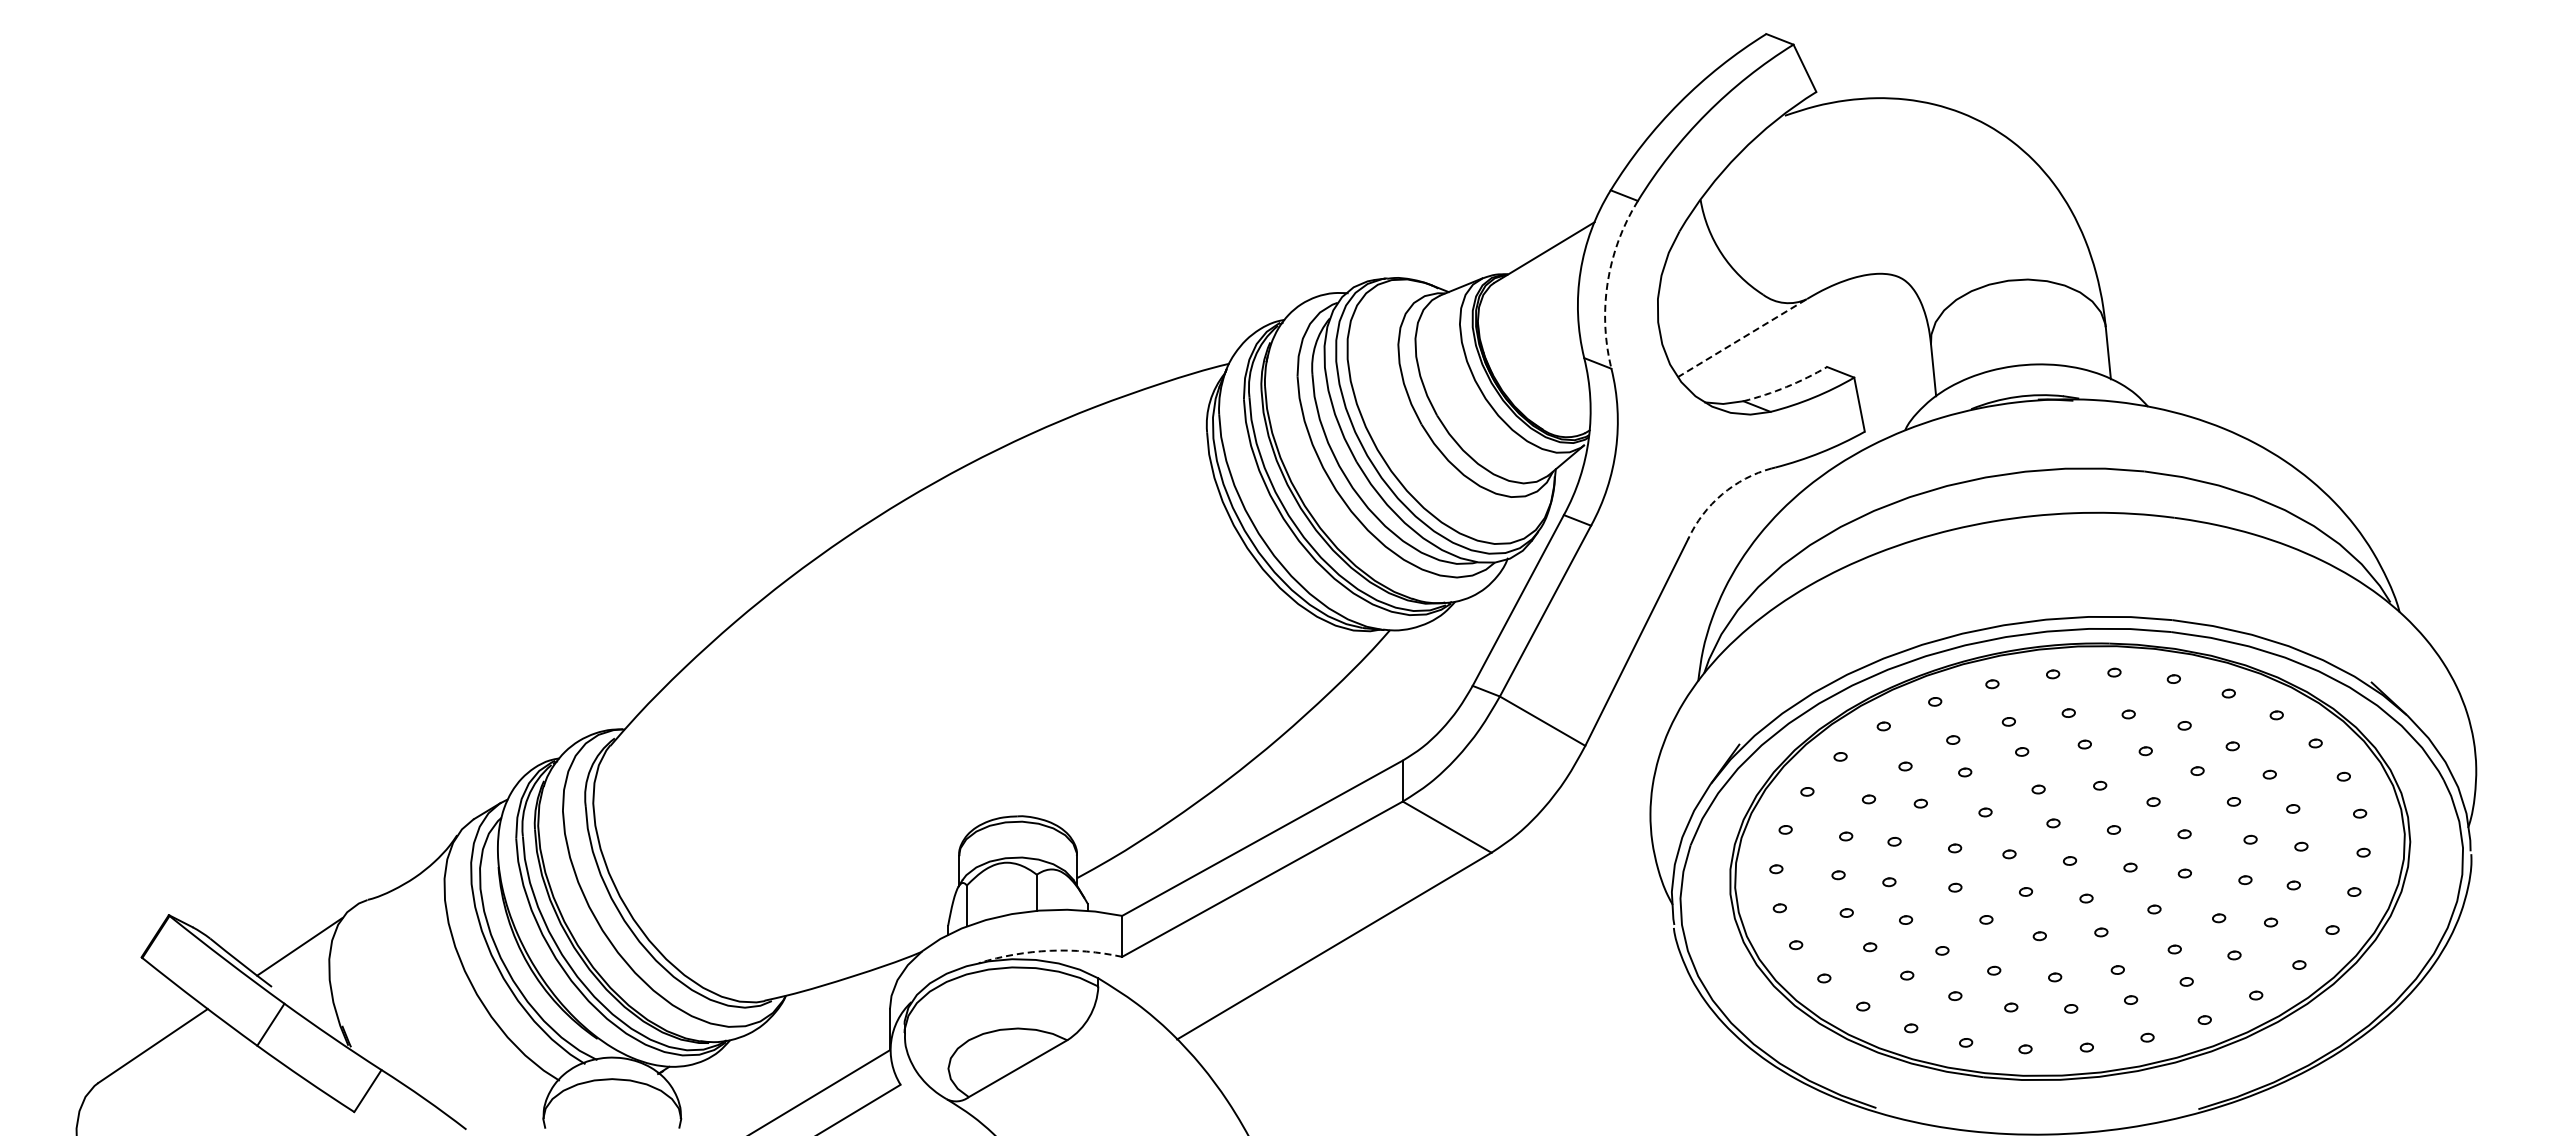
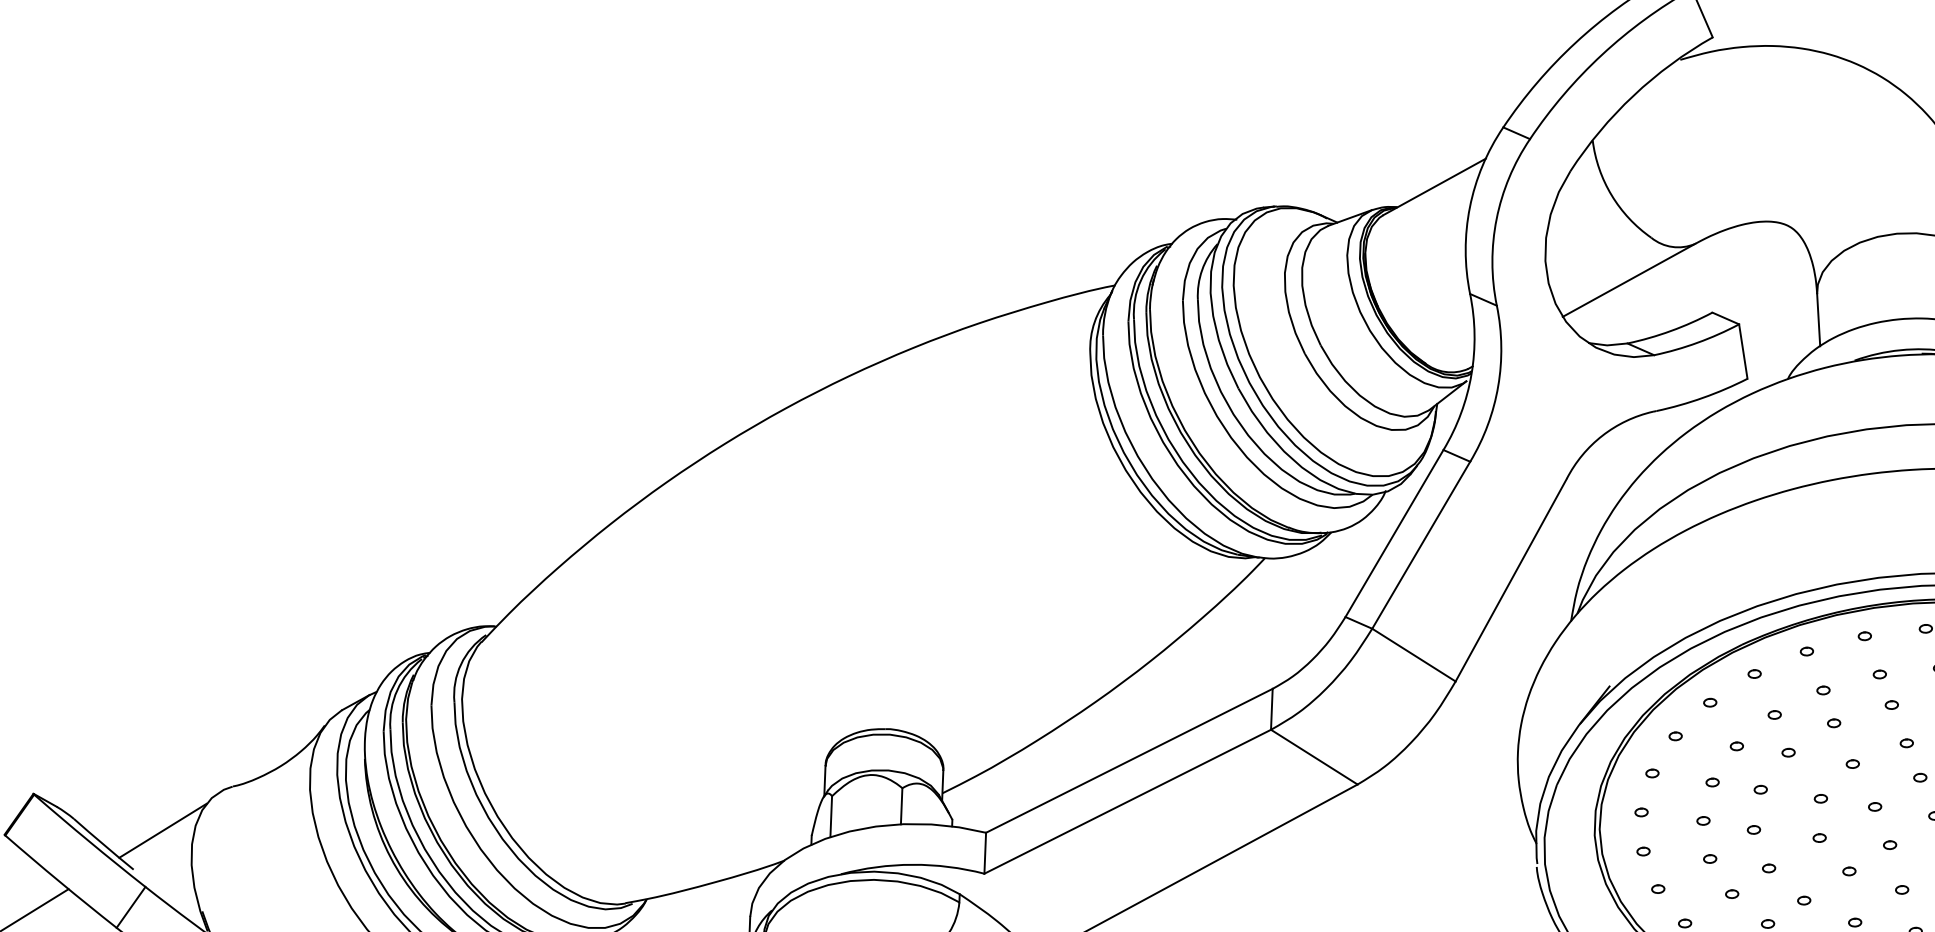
arc: (1607, 282) -> (1496, 219), dashed -> solid
line: (1742, 338) -> (1629, 280), dashed -> solid
arc: (1786, 387) -> (1671, 331), dashed -> solid
arc: (1722, 494) -> (1602, 435), dashed -> solid
arc: (1050, 950) -> (913, 864), dashed -> solid

